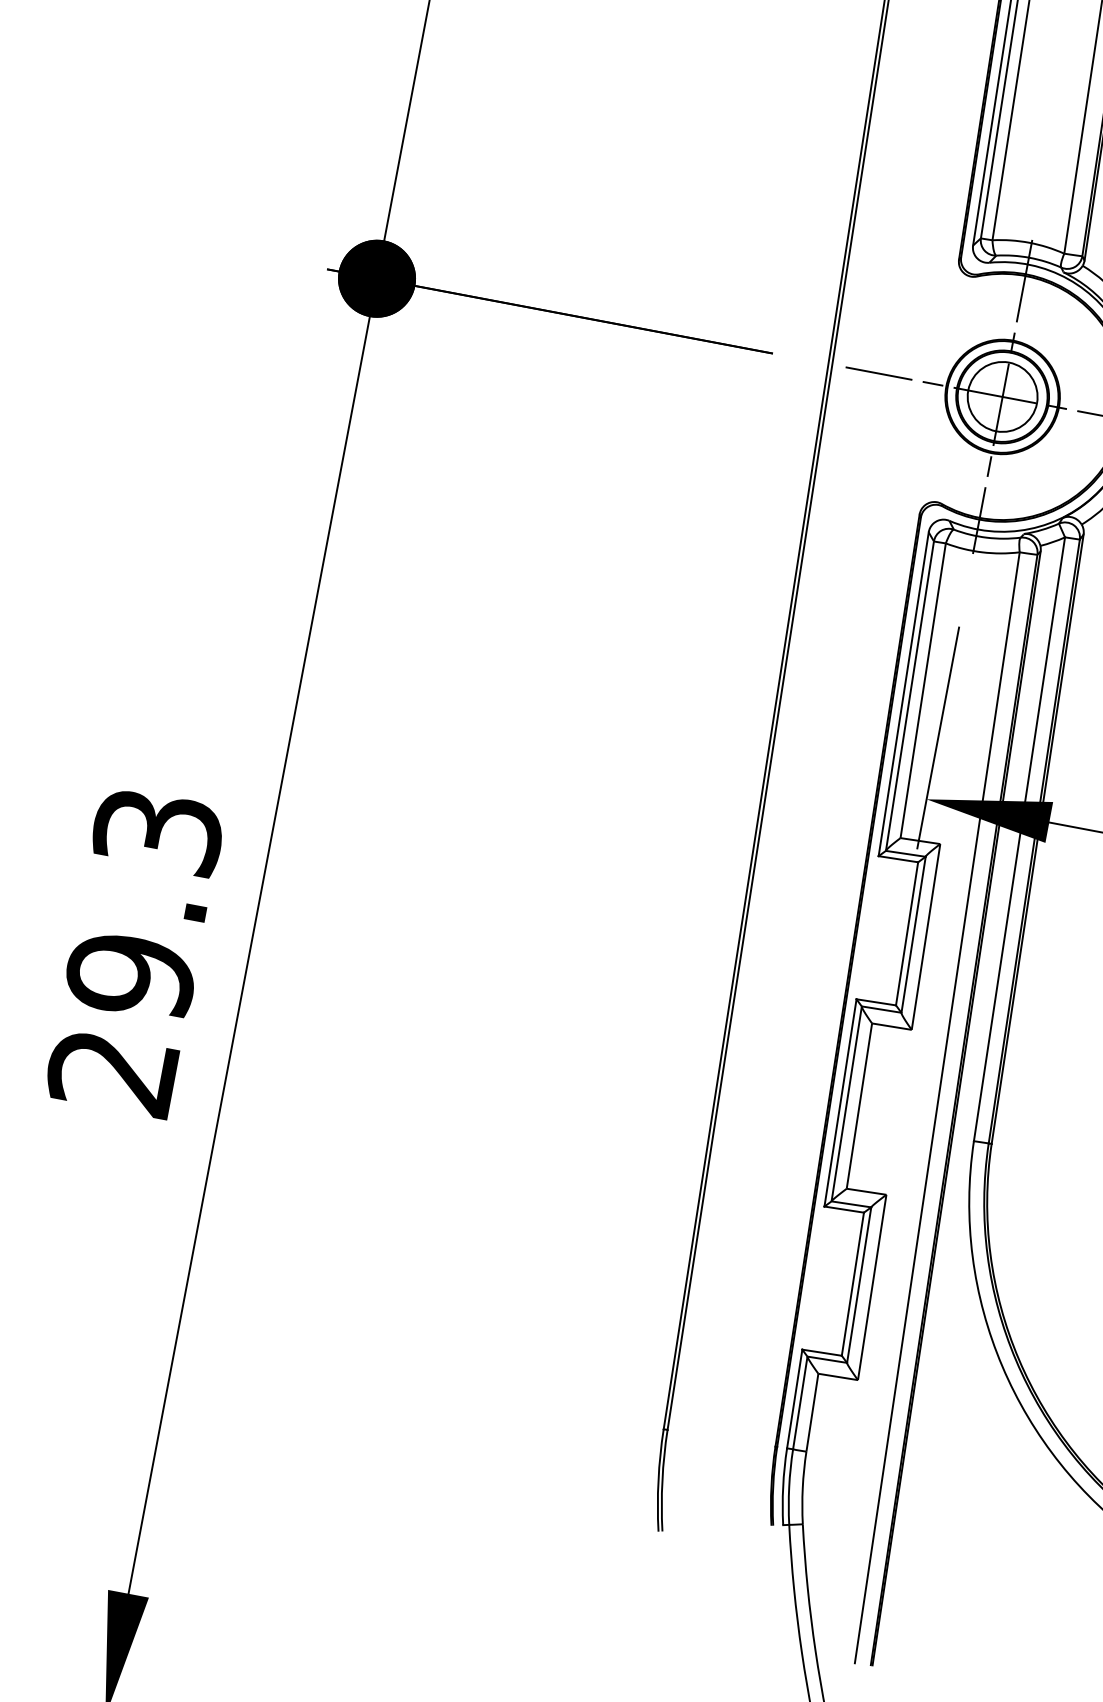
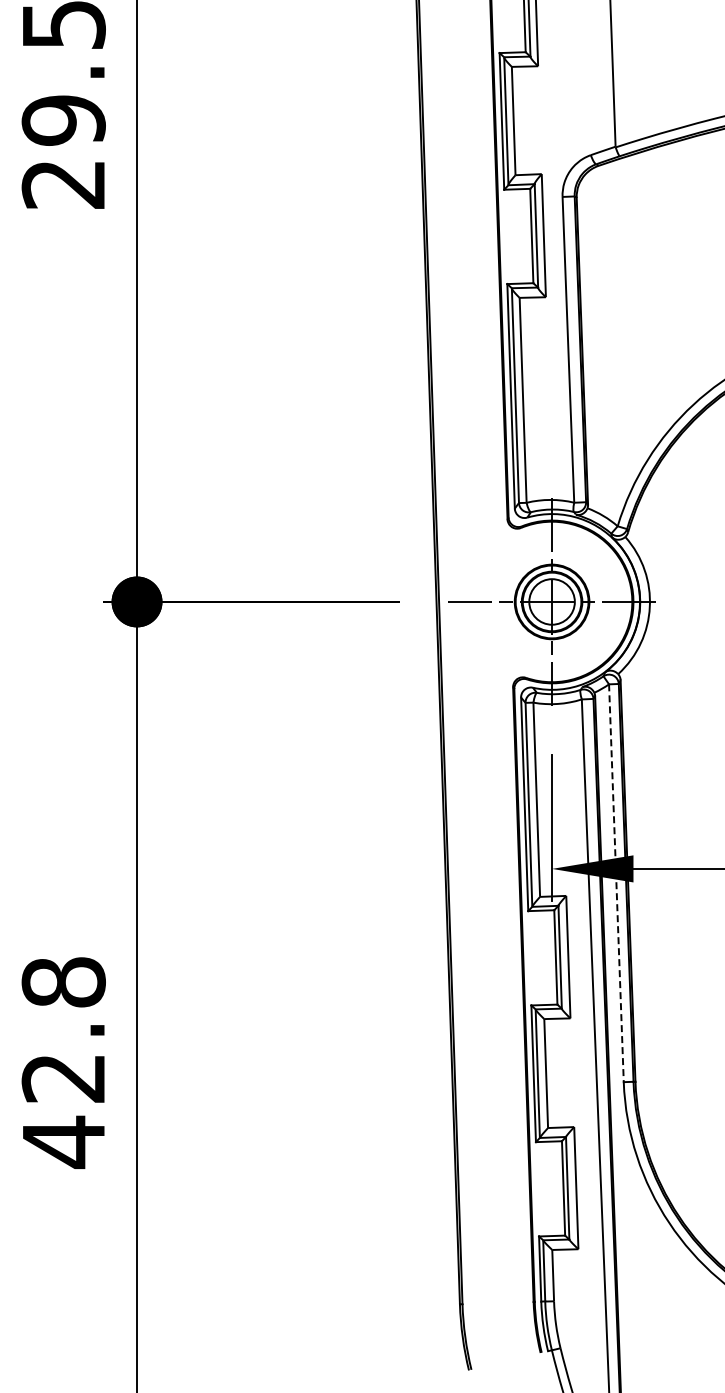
line: (1019, 839) -> (616, 883), solid -> dashed
text: (135, 951) -> (63, 1062), 29.3 -> 42.8

